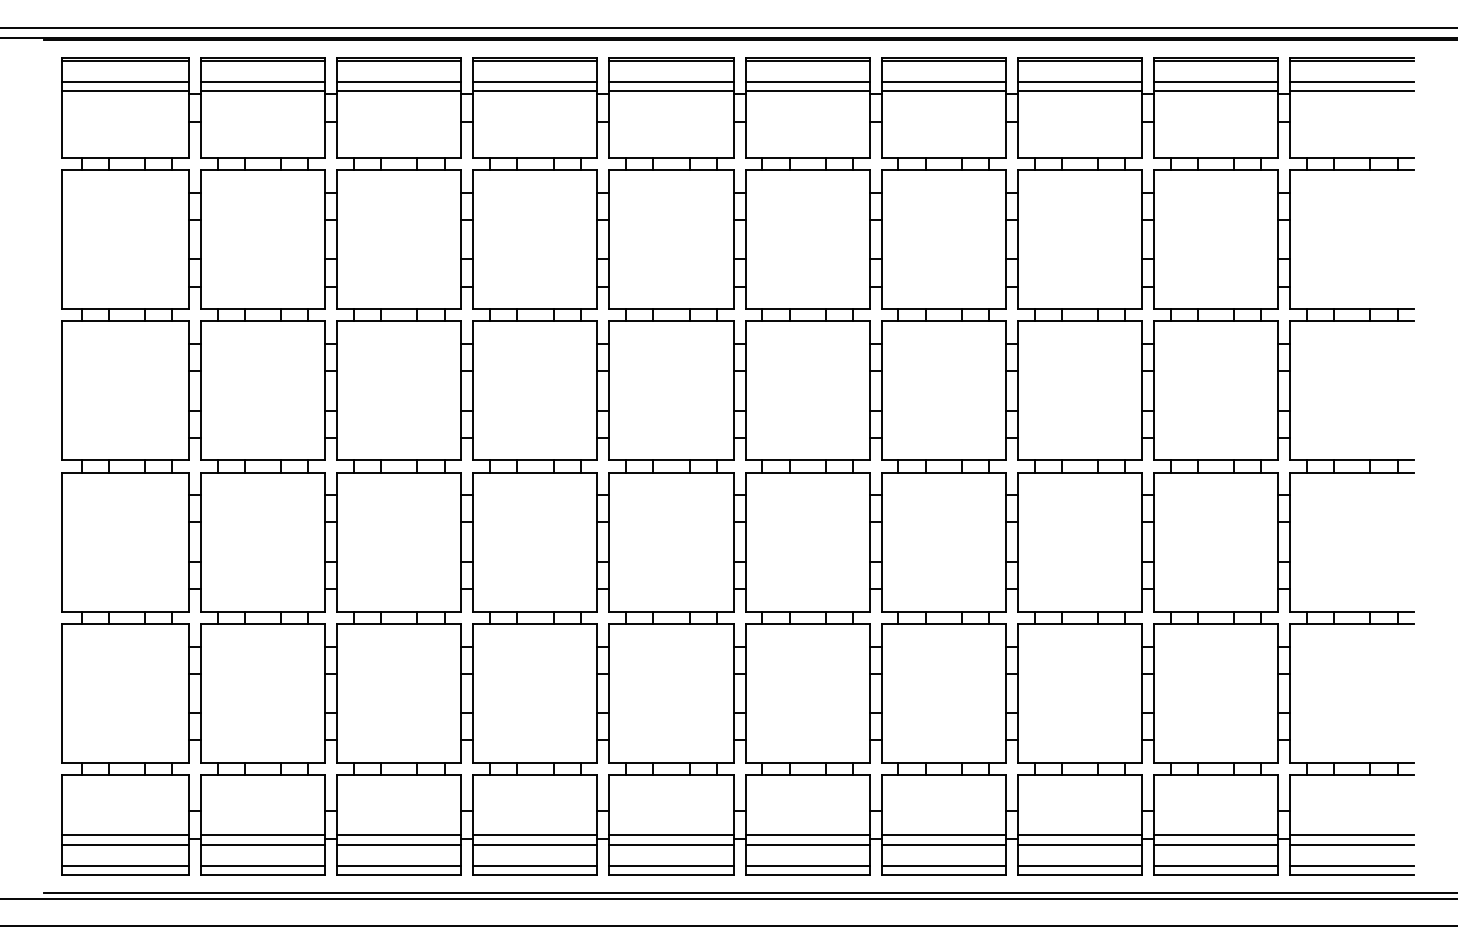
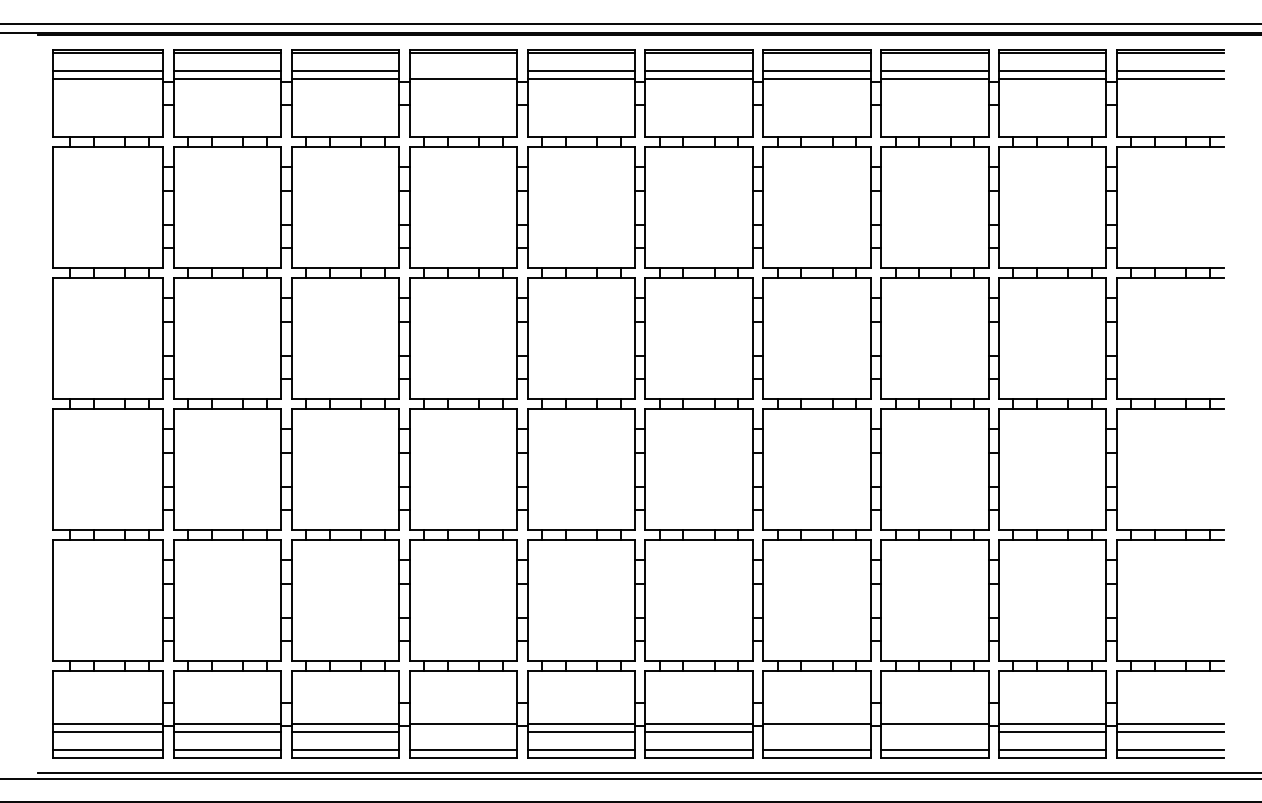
line: (535, 82) -> (463, 71), removed
line: (535, 844) -> (463, 731), removed
line: (943, 844) -> (816, 731), removed
line: (1079, 844) -> (934, 731), removed

